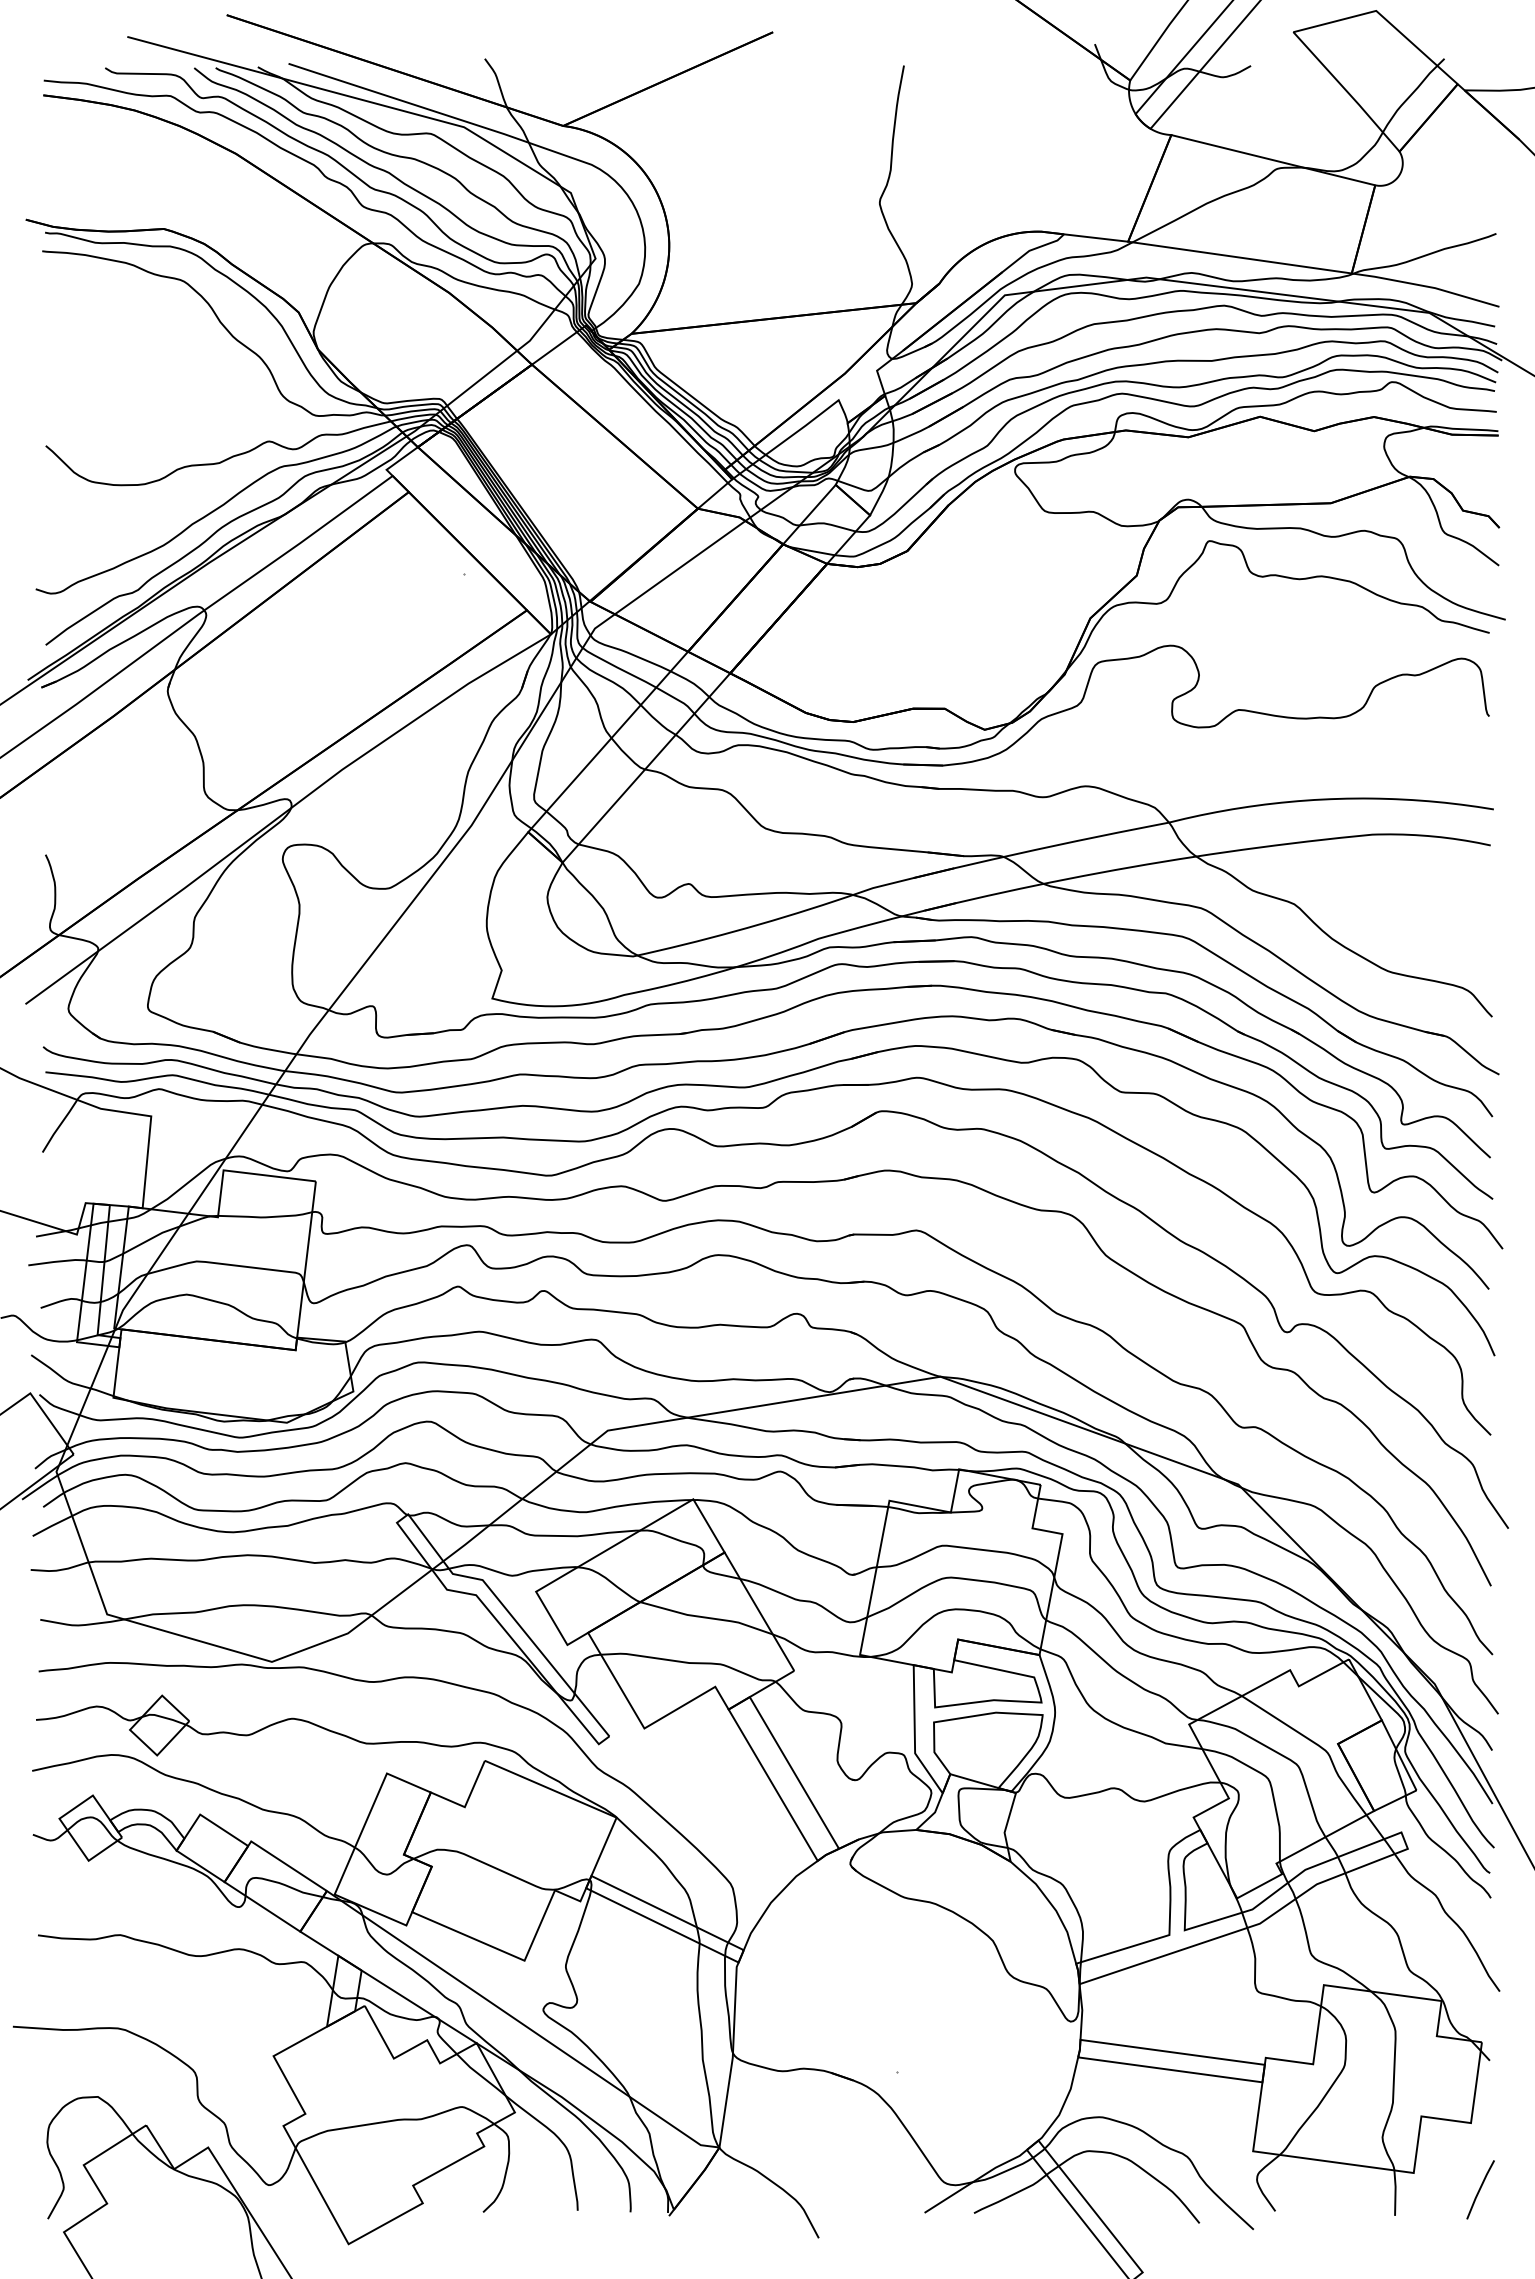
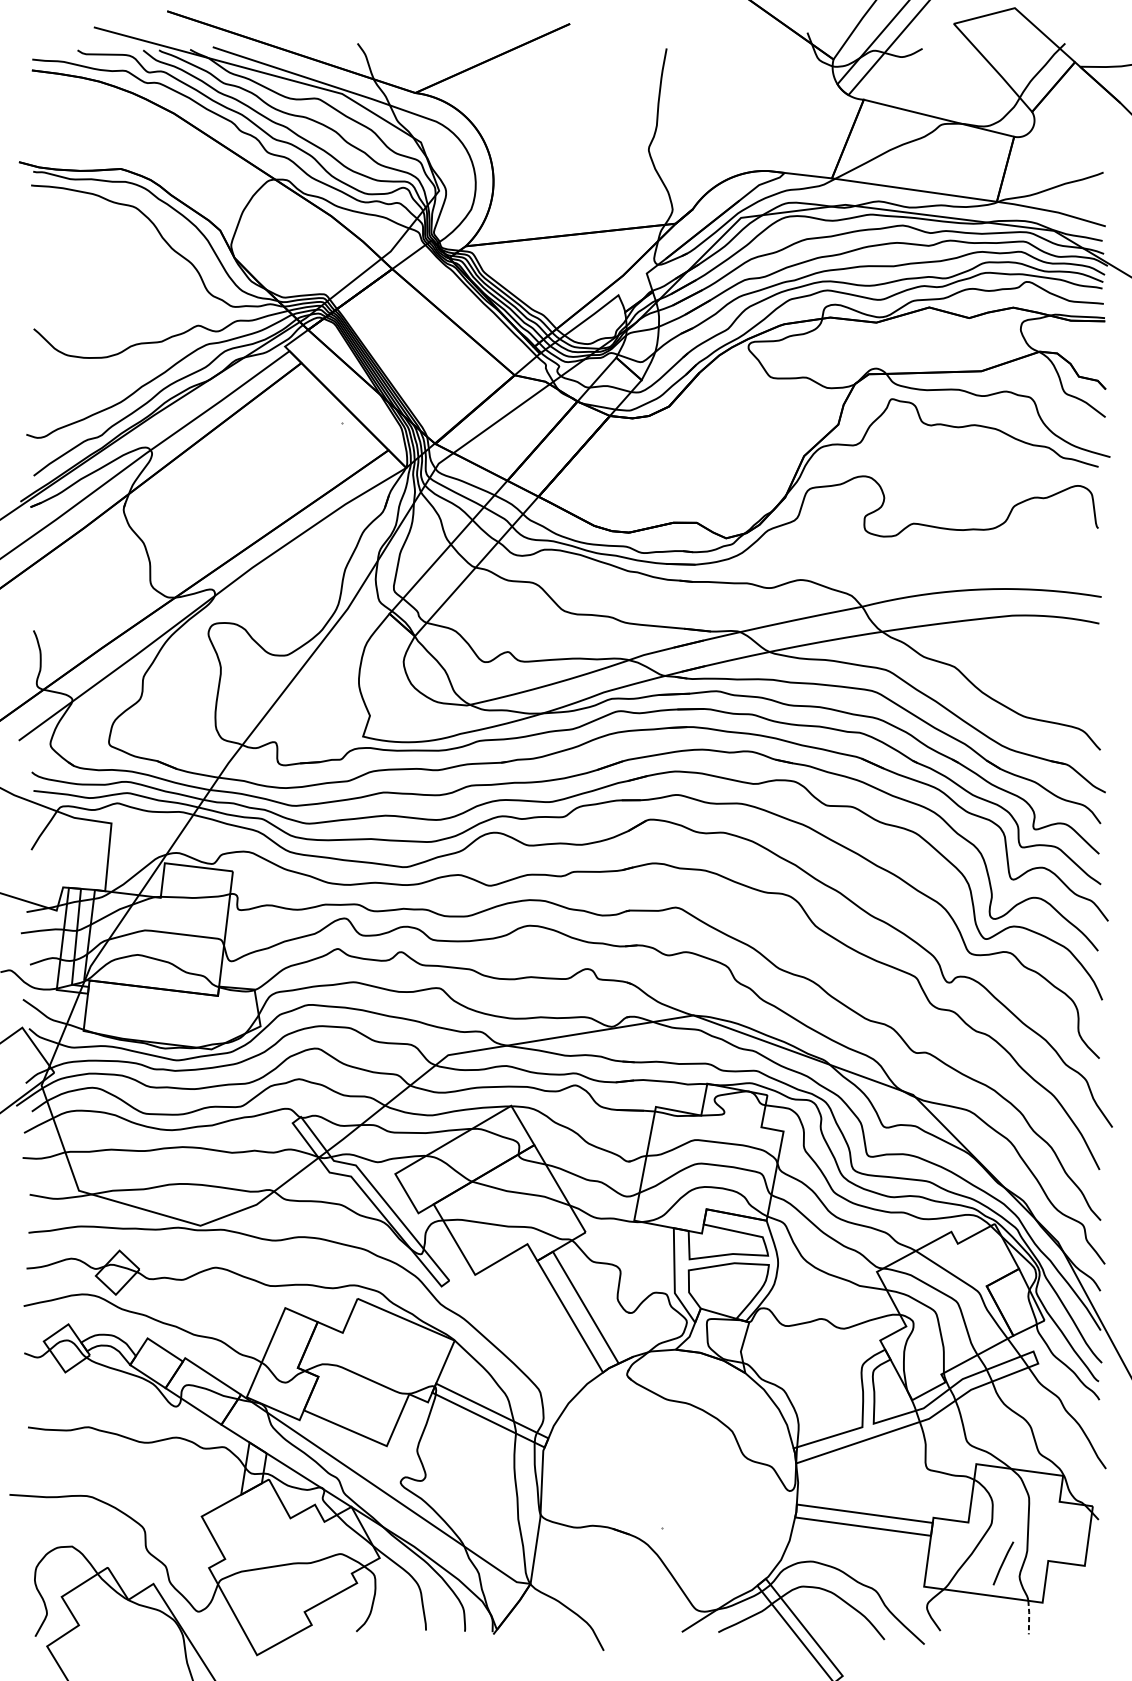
line: (1480, 2189) -> (1003, 1563), moved
line: (1395, 2192) -> (1029, 1617), solid -> dashed

